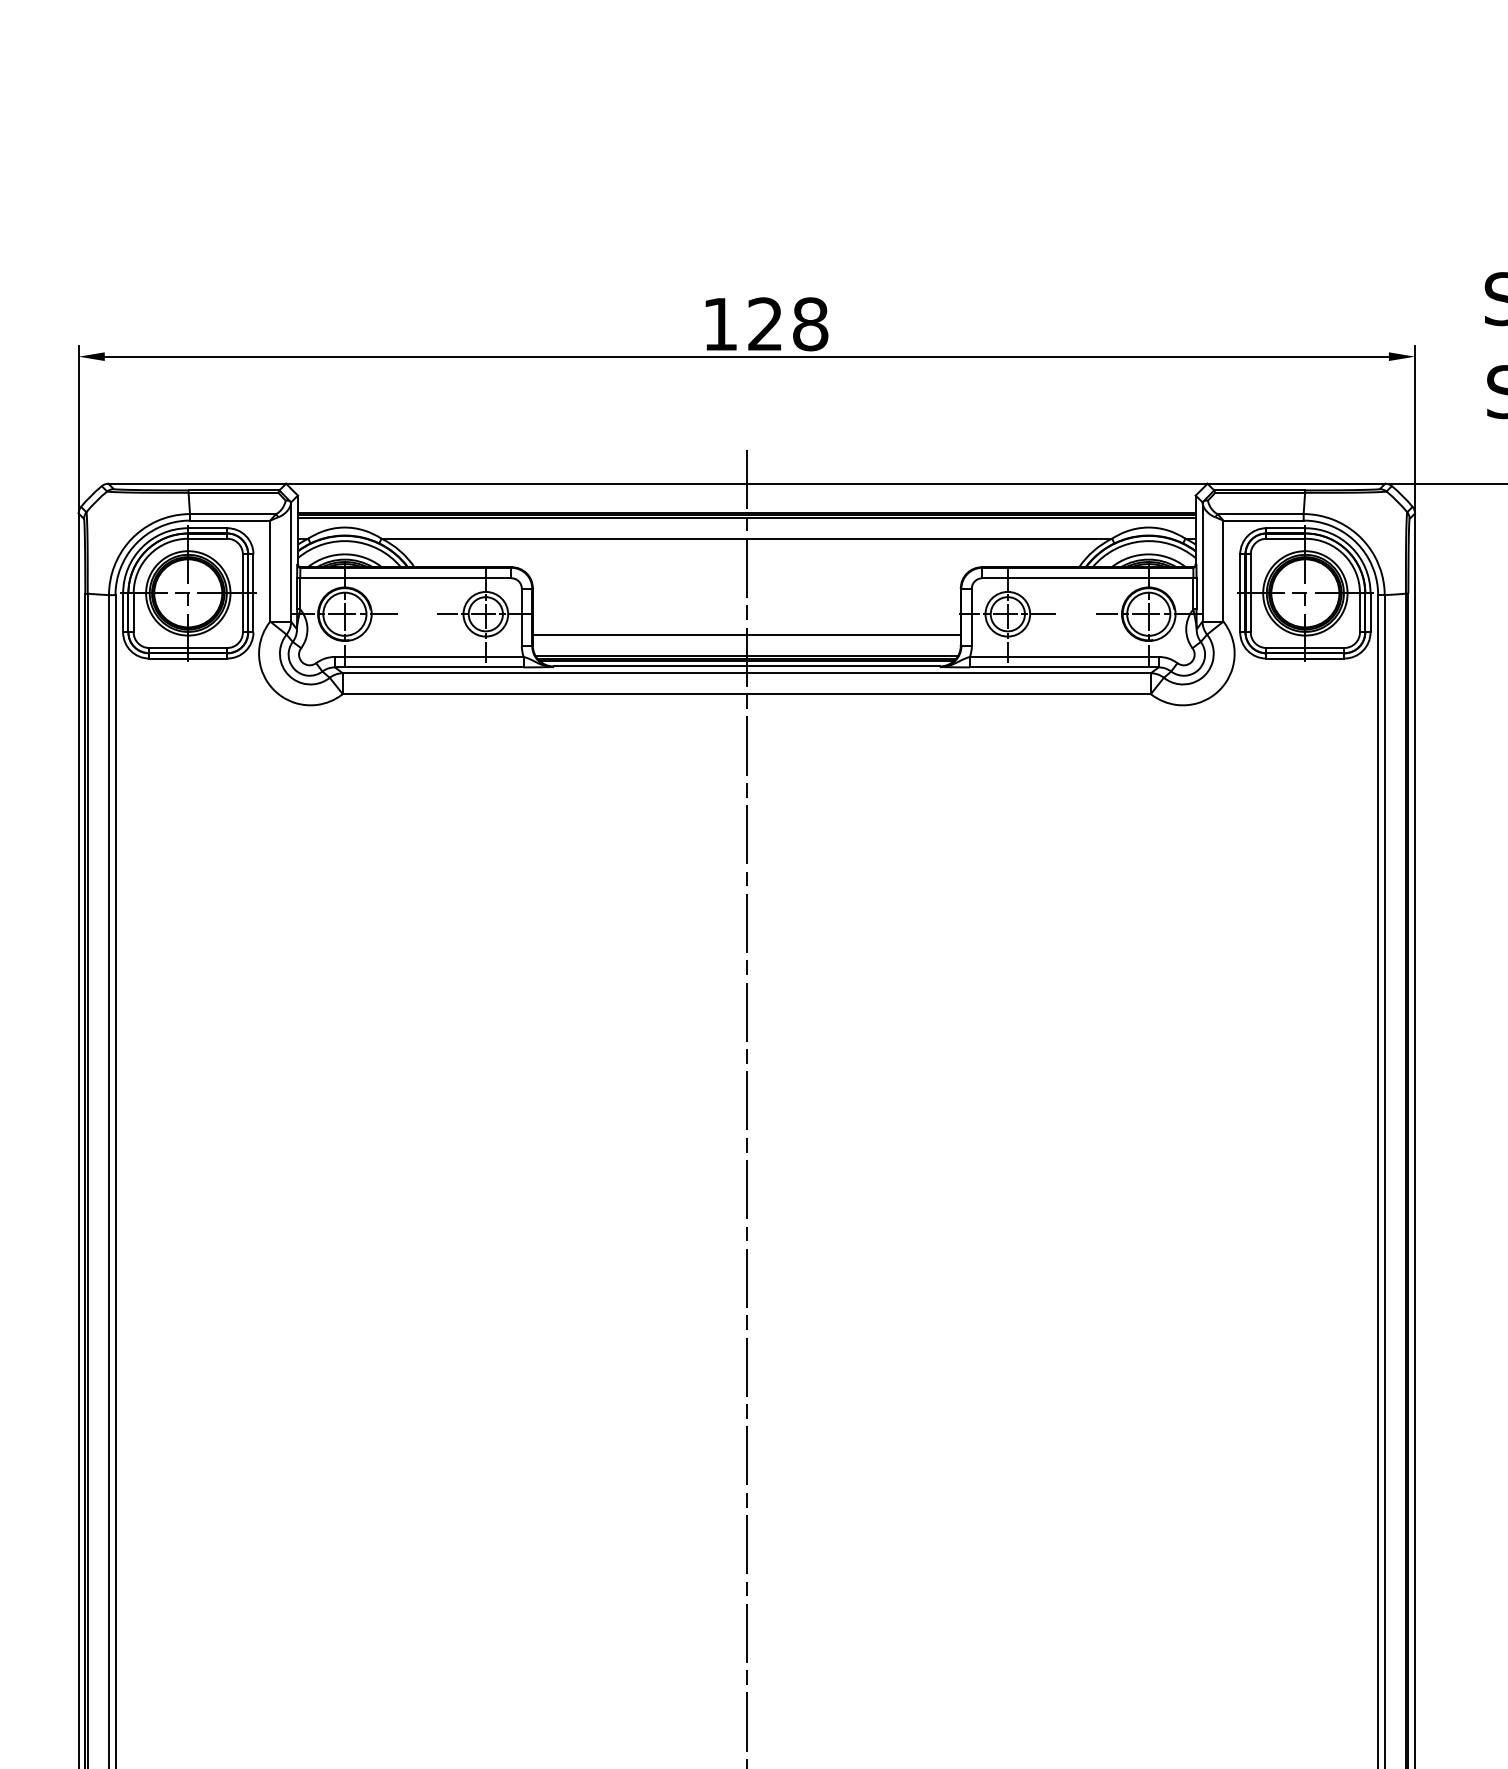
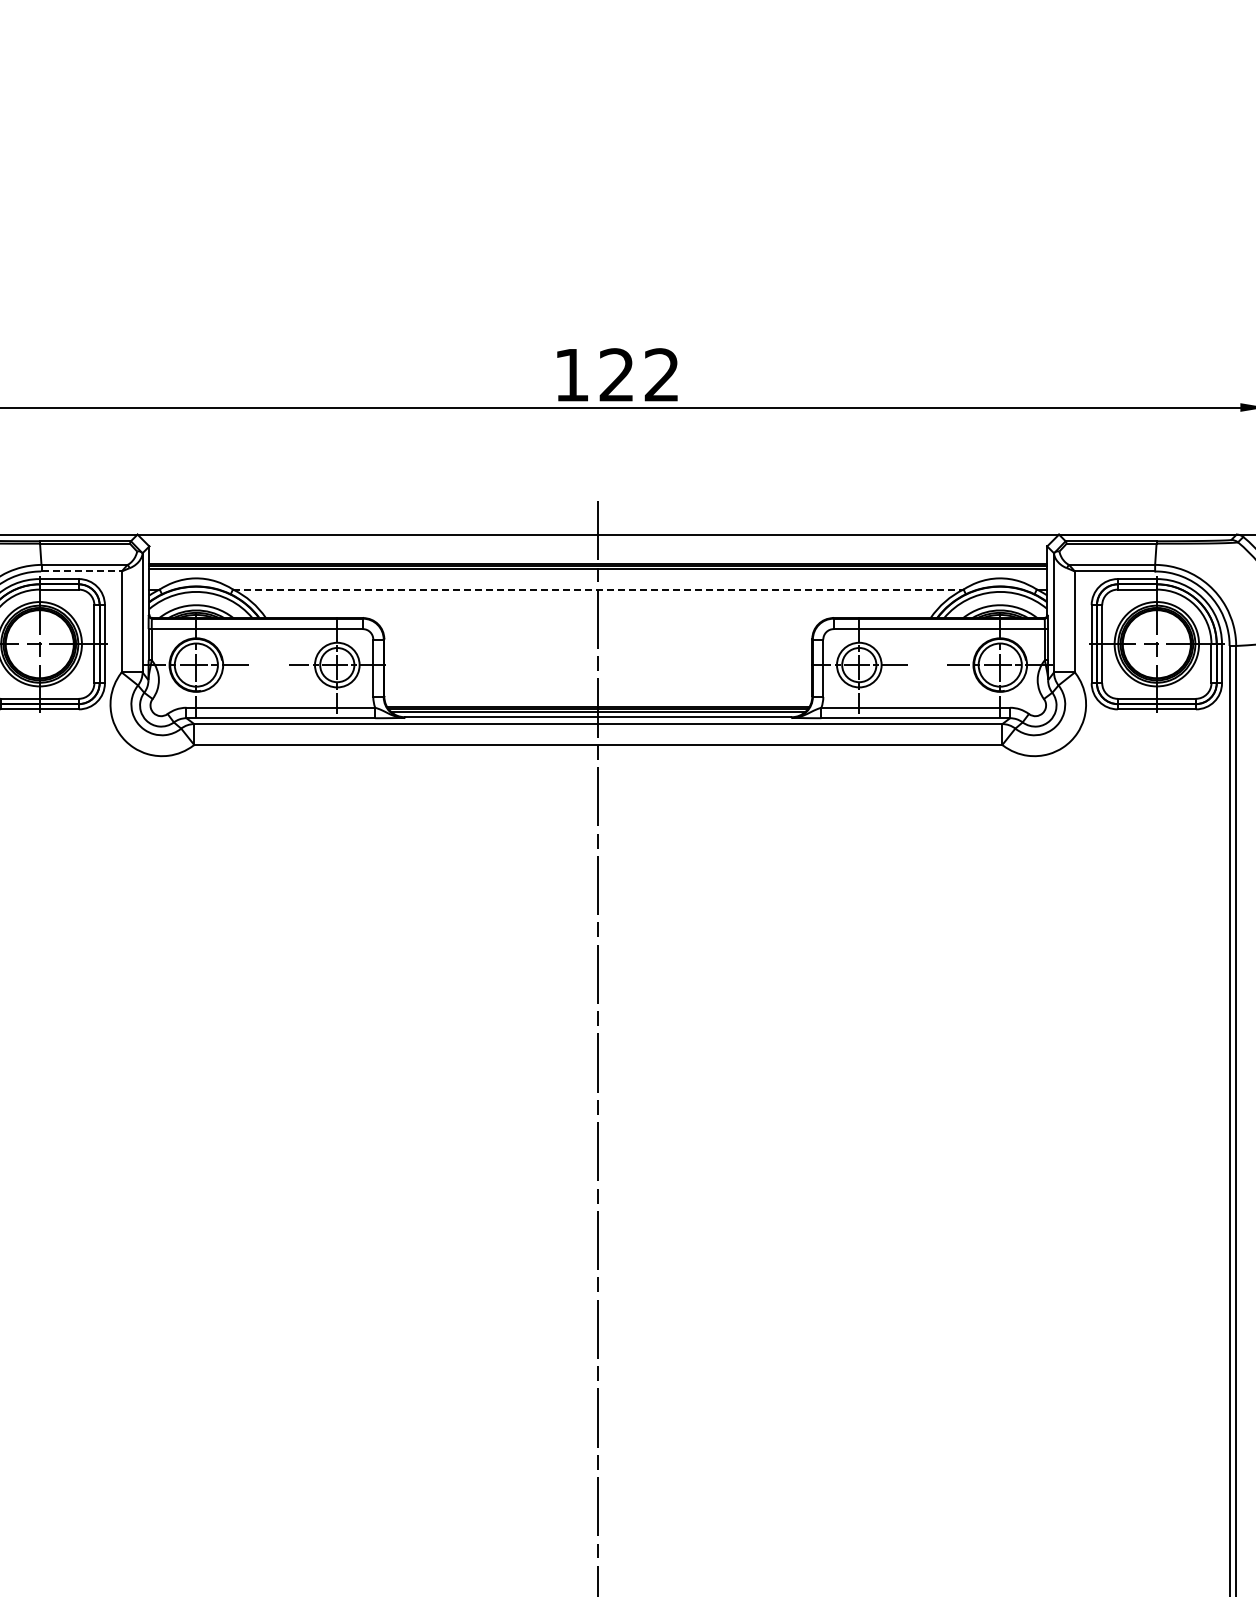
text: (810, 324) -> (661, 375), 128 -> 122
line: (230, 520) -> (81, 571), solid -> dashed
line: (747, 538) -> (598, 589), solid -> dashed
line: (746, 635) -> (597, 686), removed

